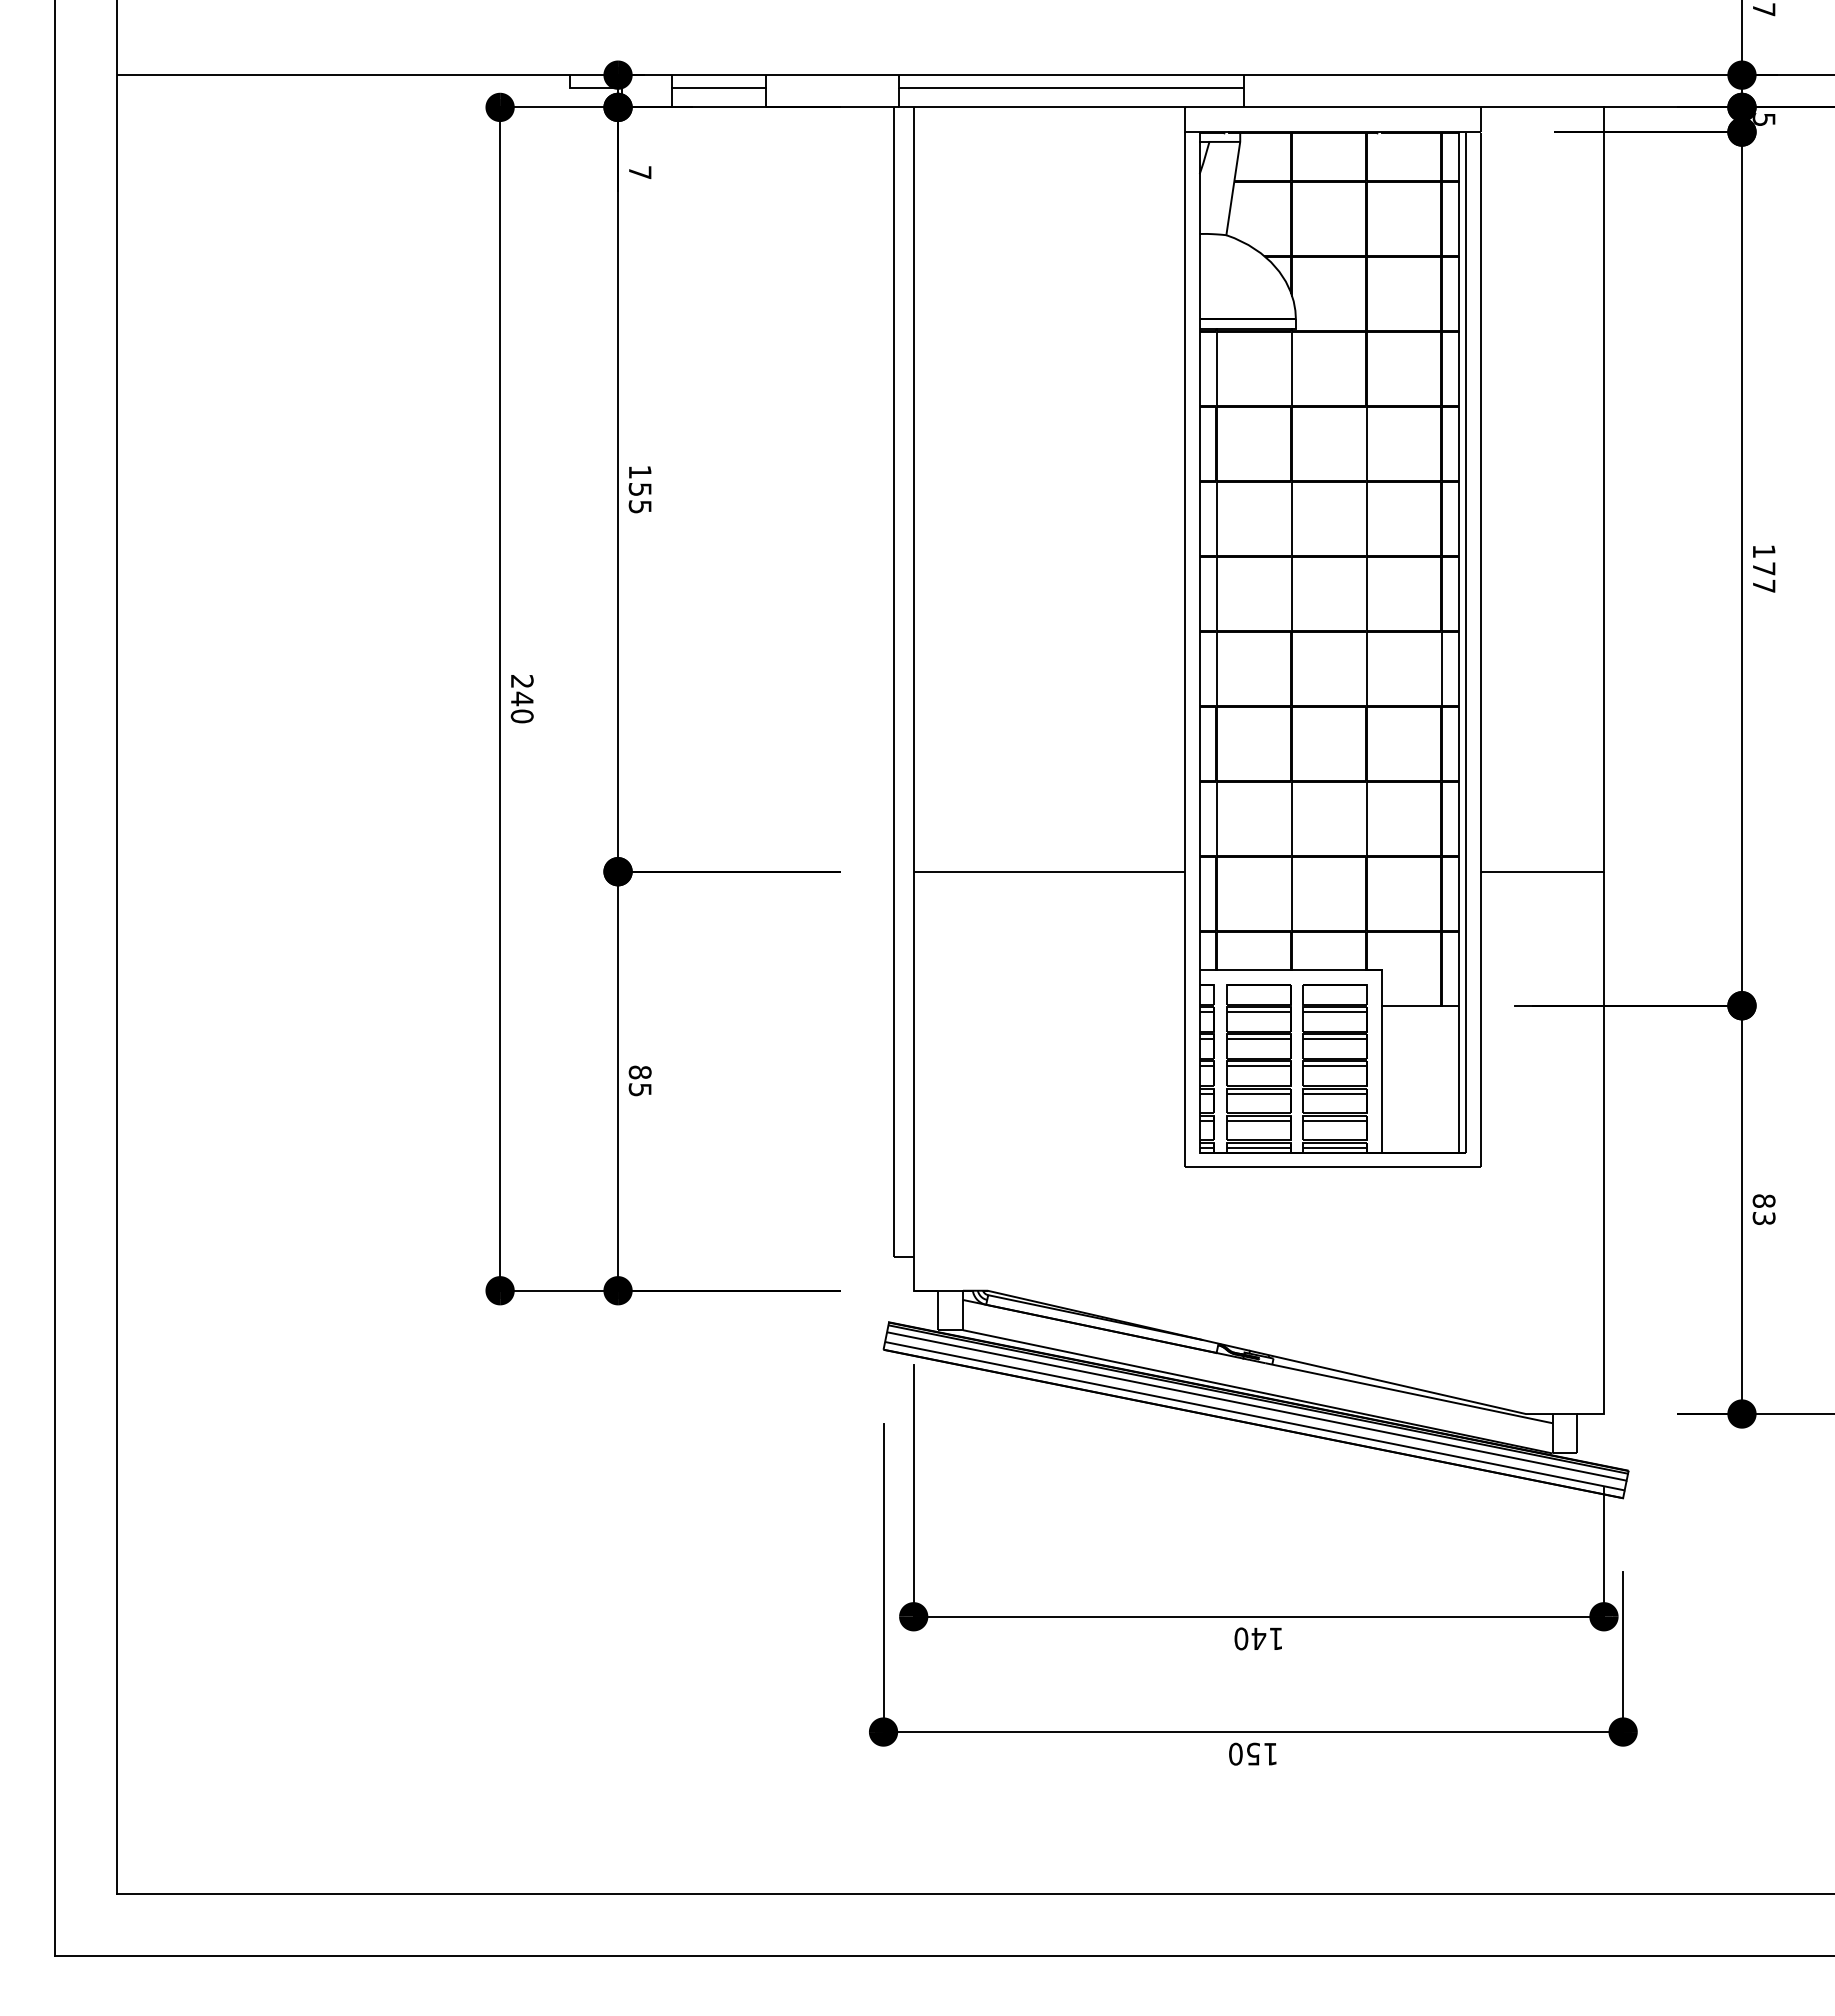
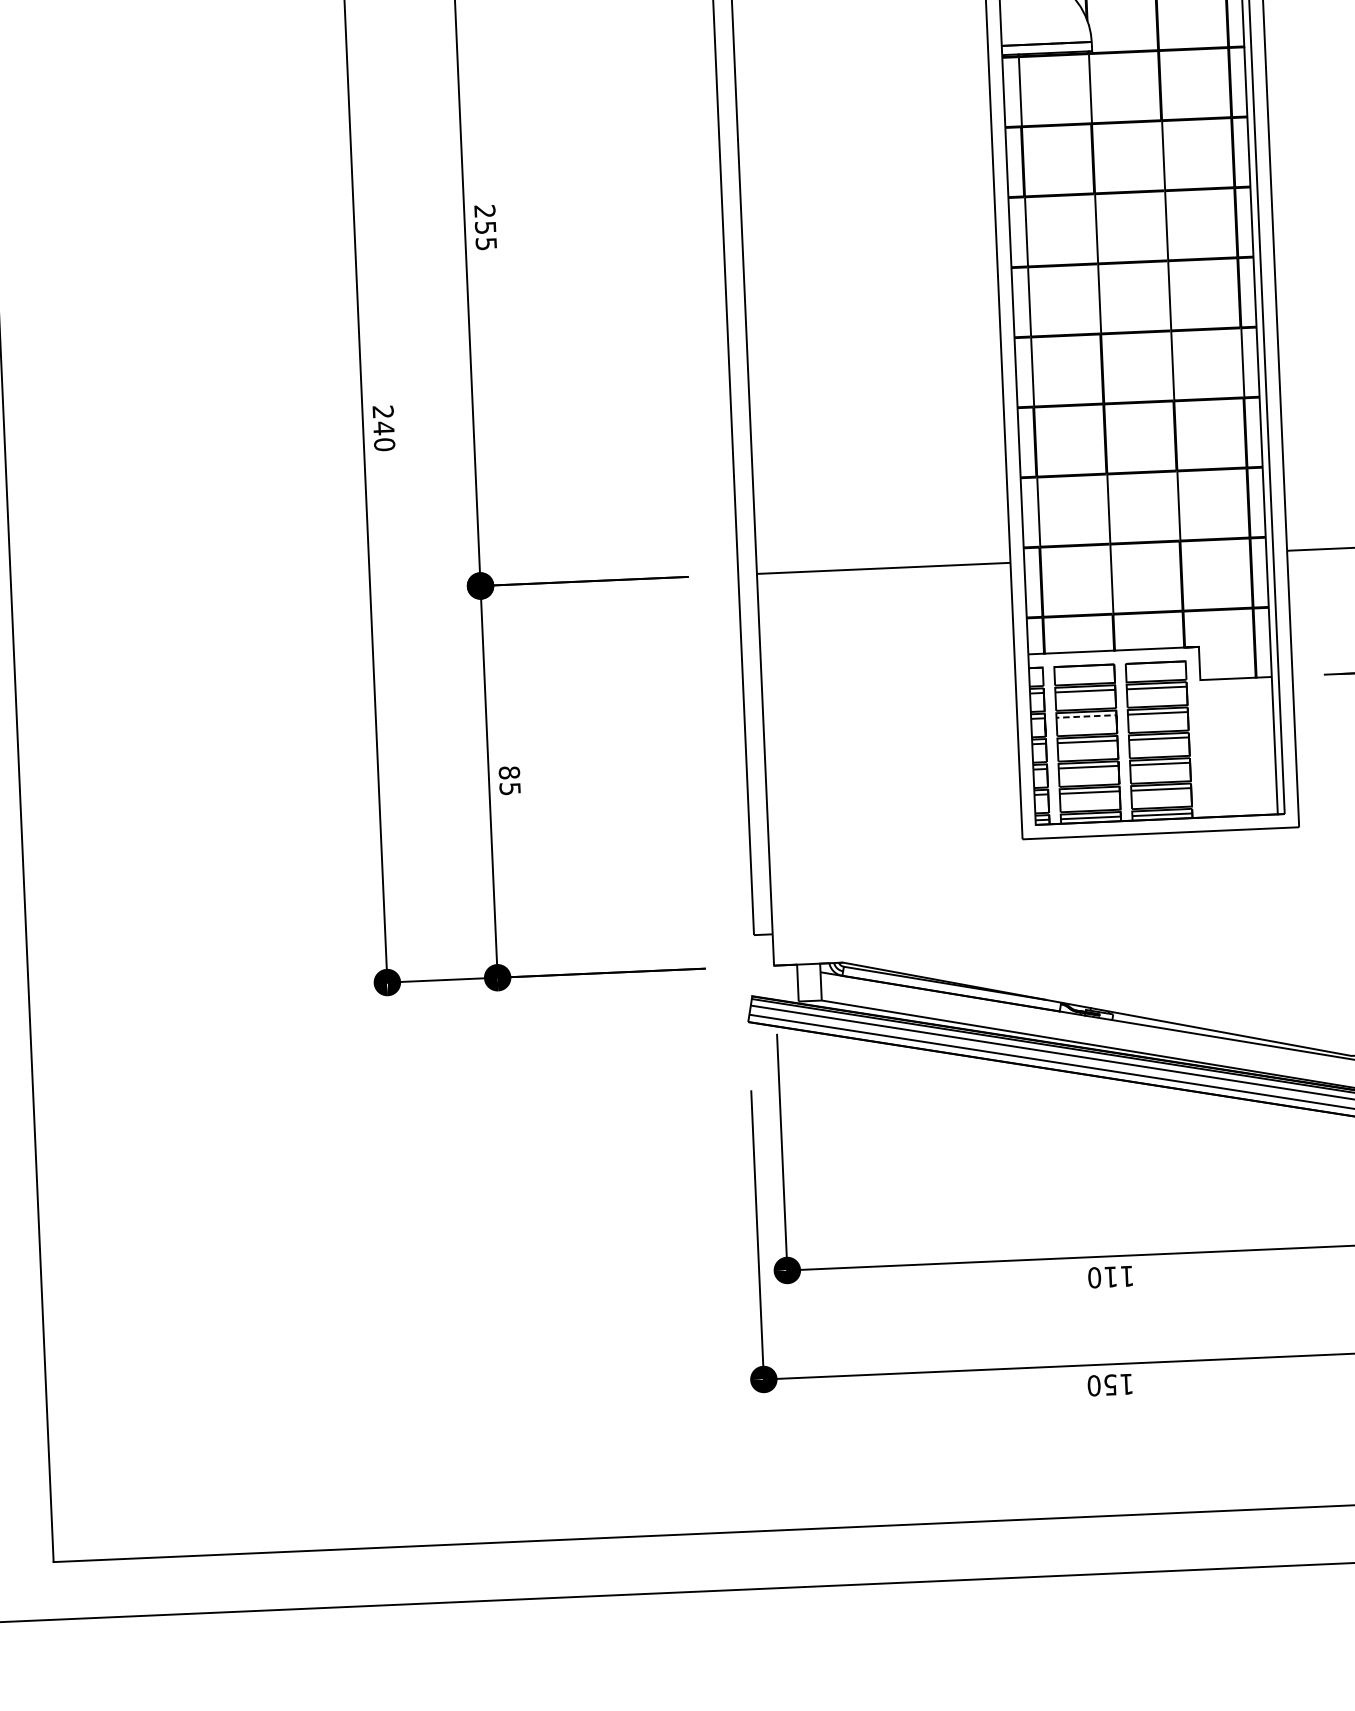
text: (640, 471) -> (485, 210), 155 -> 255
line: (1261, 1039) -> (1088, 716), solid -> dashed
line: (1382, 1078) -> (1203, 748), removed
text: (1258, 1638) -> (1110, 1276), 140 -> 110

